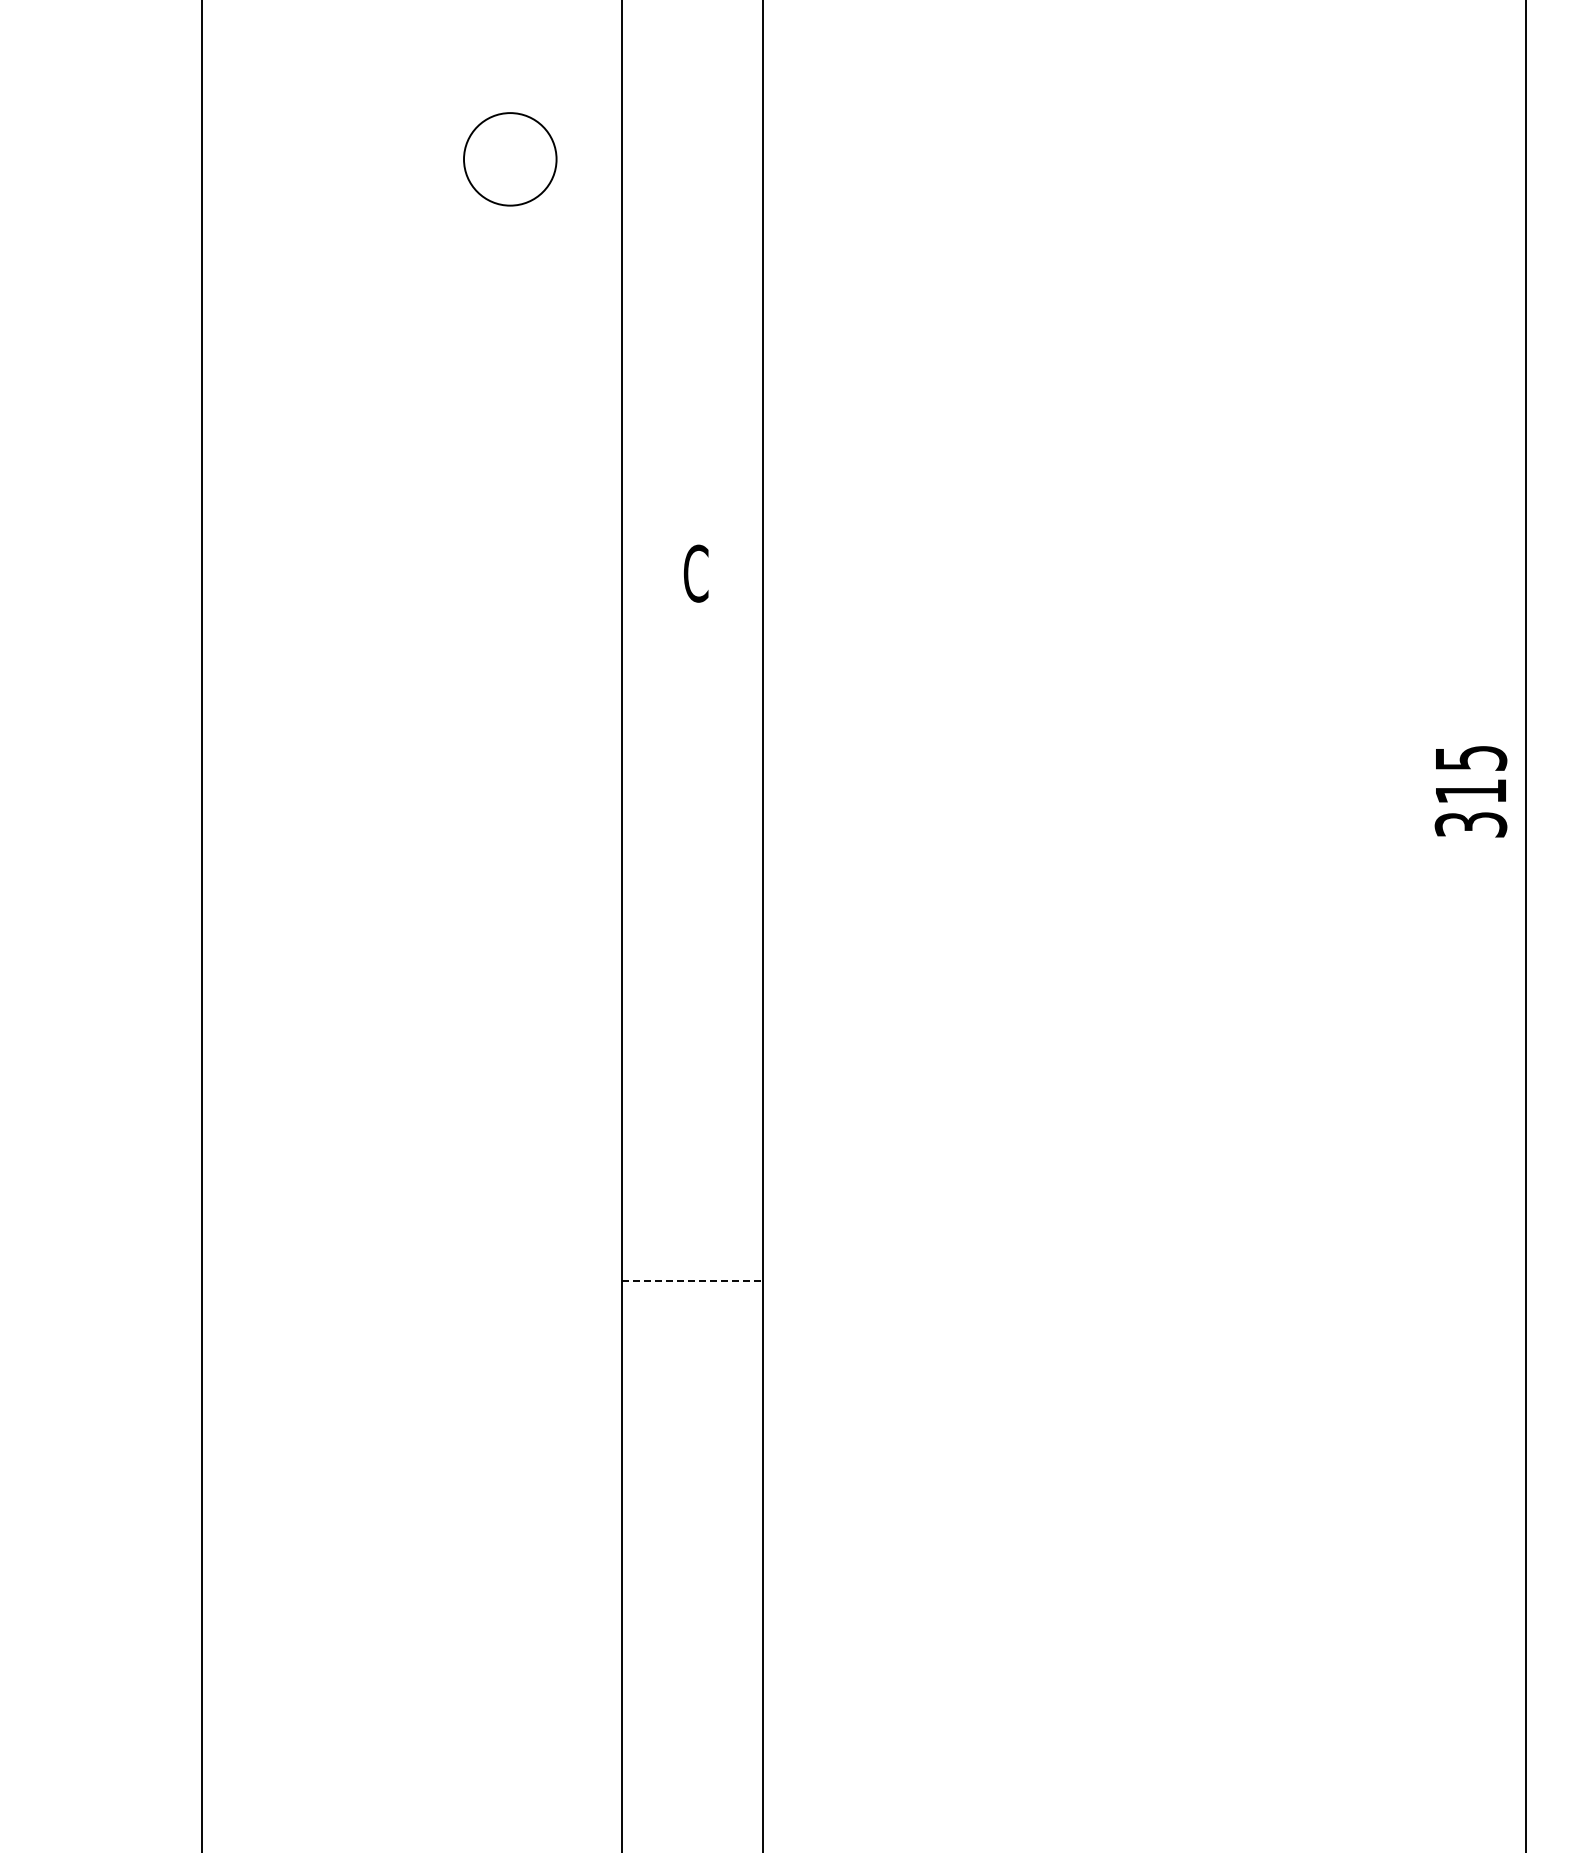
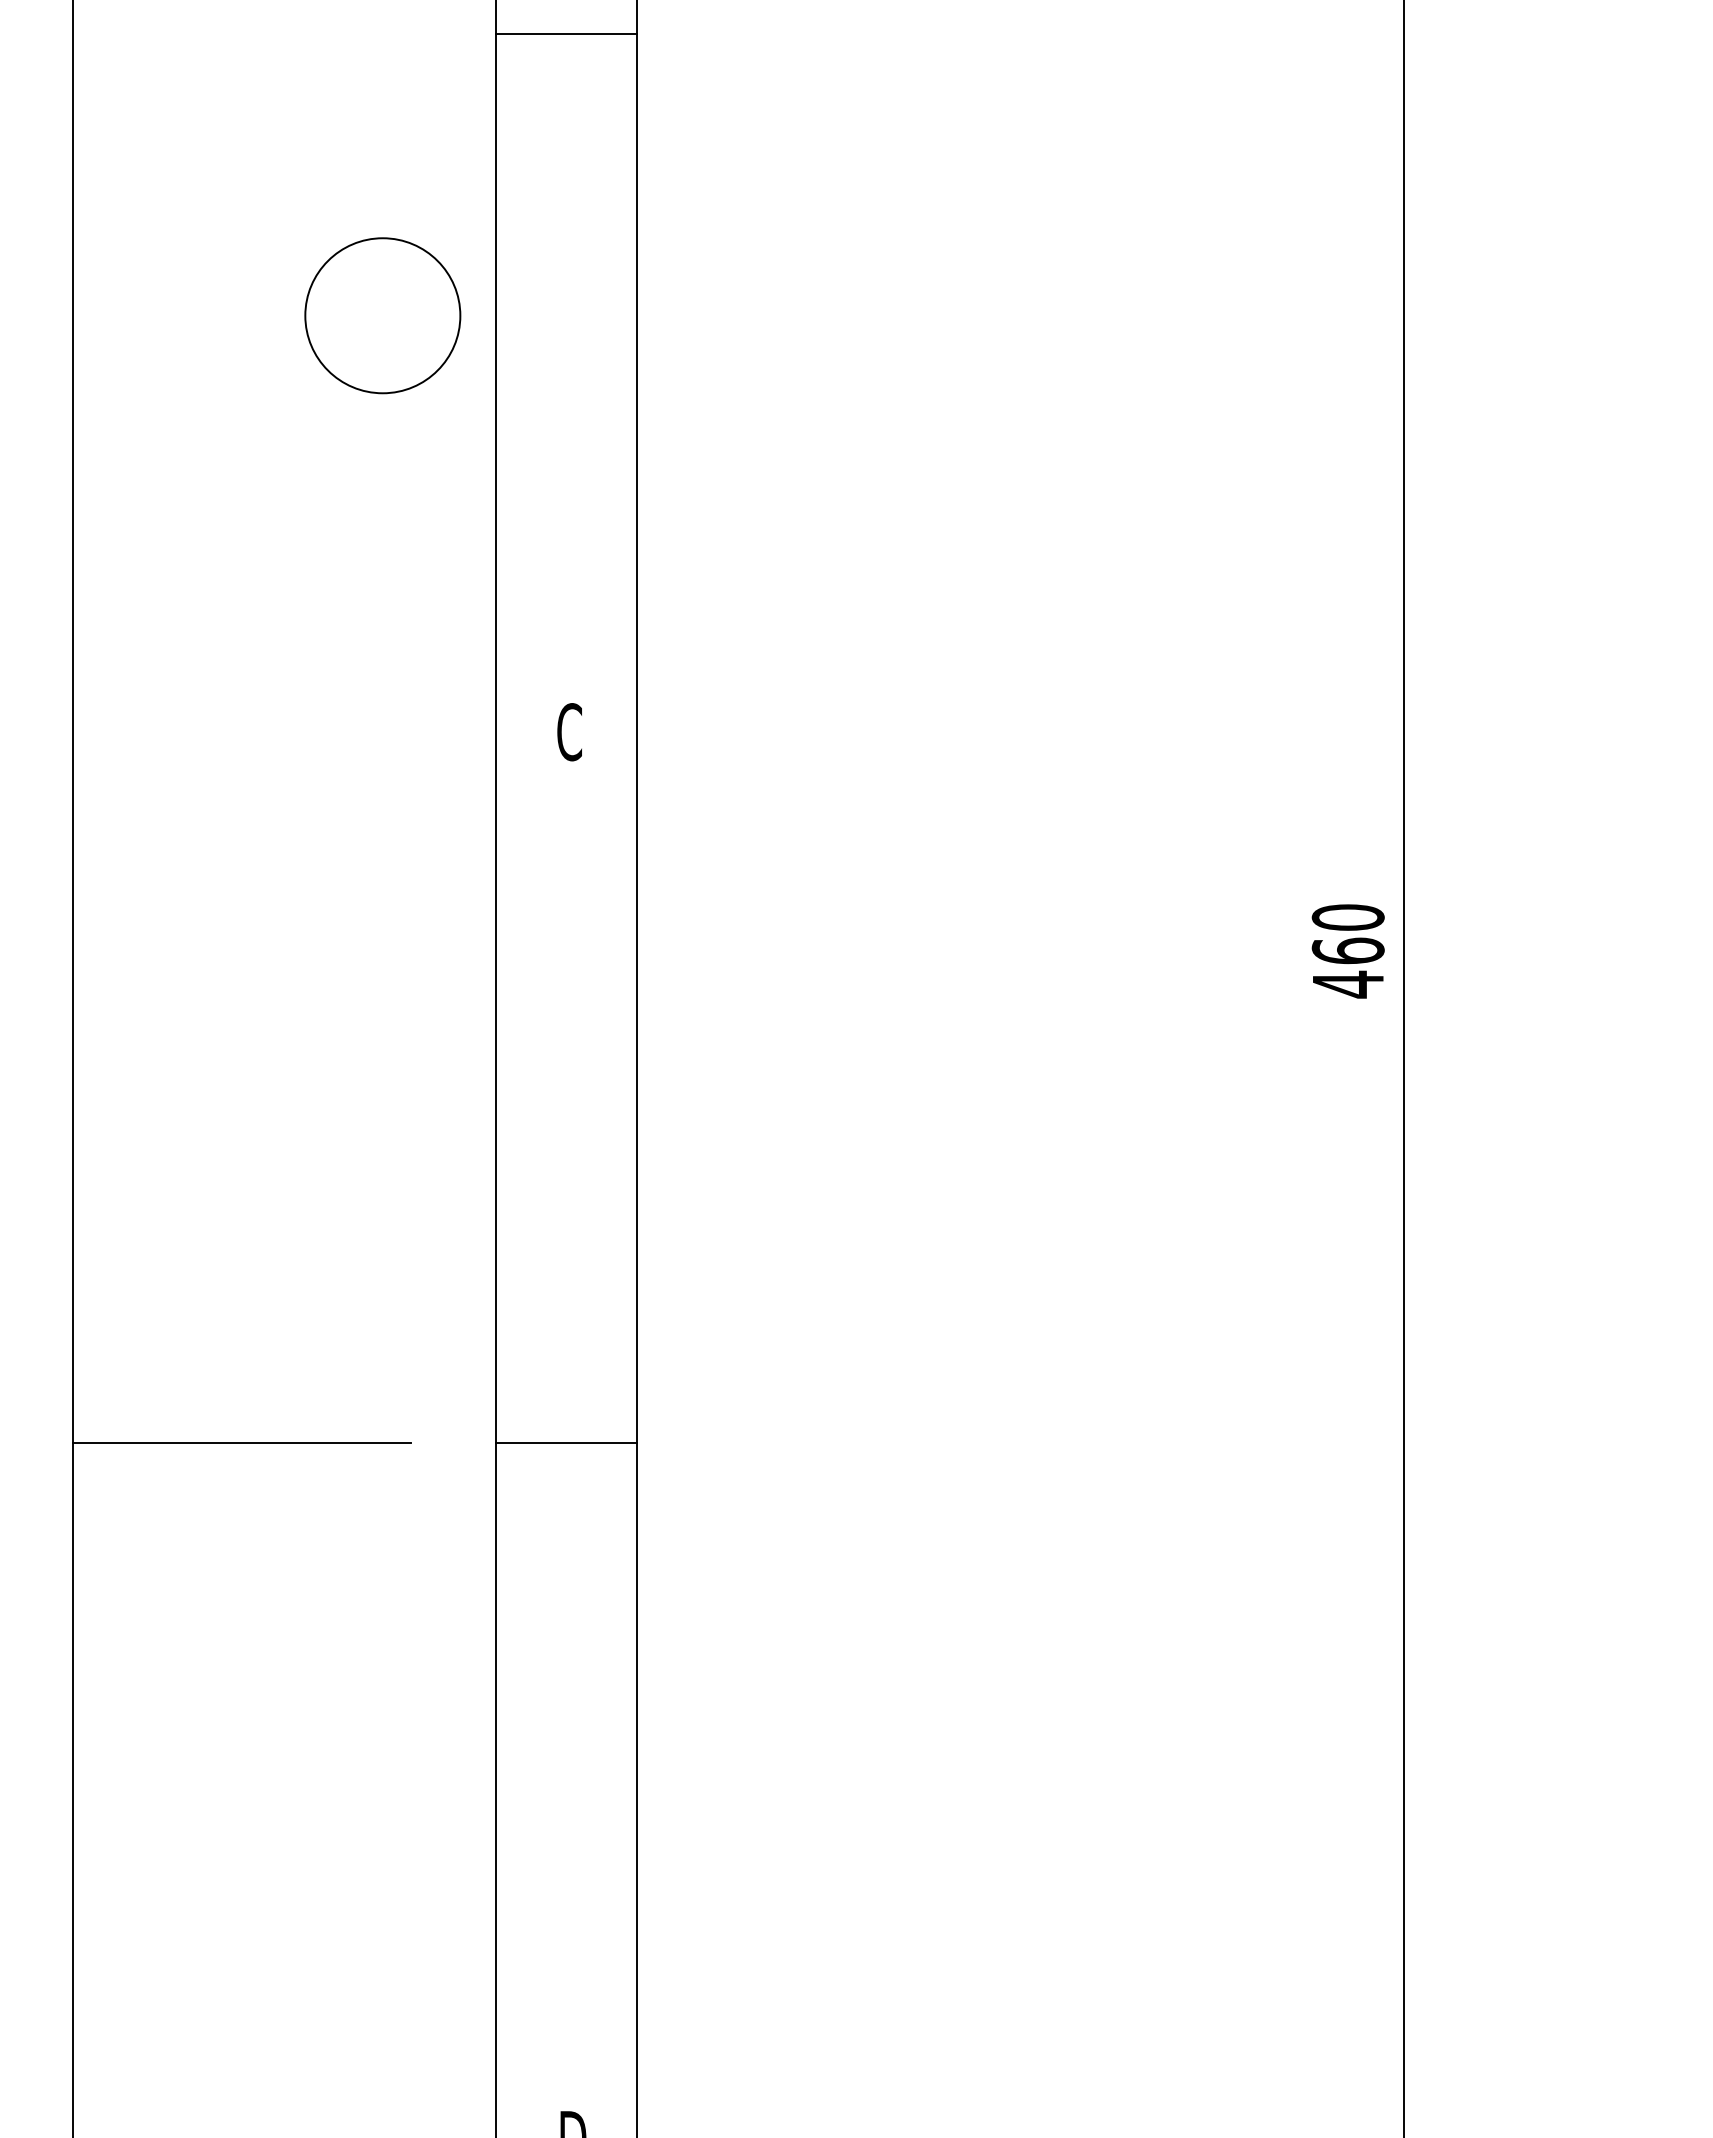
circle: (509, 159) -> (382, 315), size x1.67
text: (1470, 791) -> (1347, 951), 315 -> 460
line: (369, 1281) -> (241, 1443), added
line: (693, 1281) -> (566, 1443), dashed -> solid

